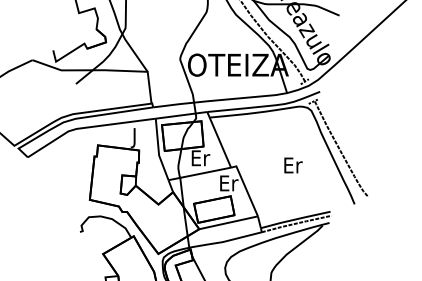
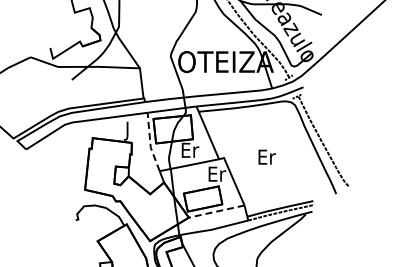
line: (158, 149) -> (150, 142), solid -> dashed
text: (292, 164) -> (266, 156), moved
line: (228, 222) -> (216, 211), solid -> dashed

